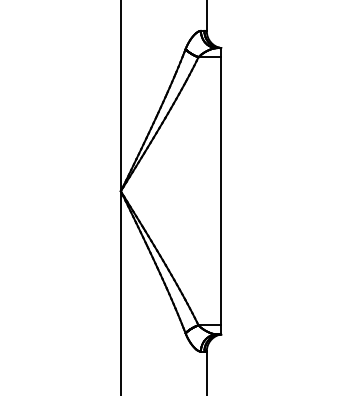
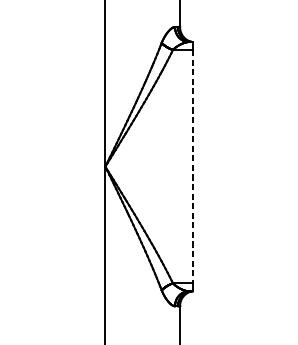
line: (221, 191) -> (192, 166), solid -> dashed

